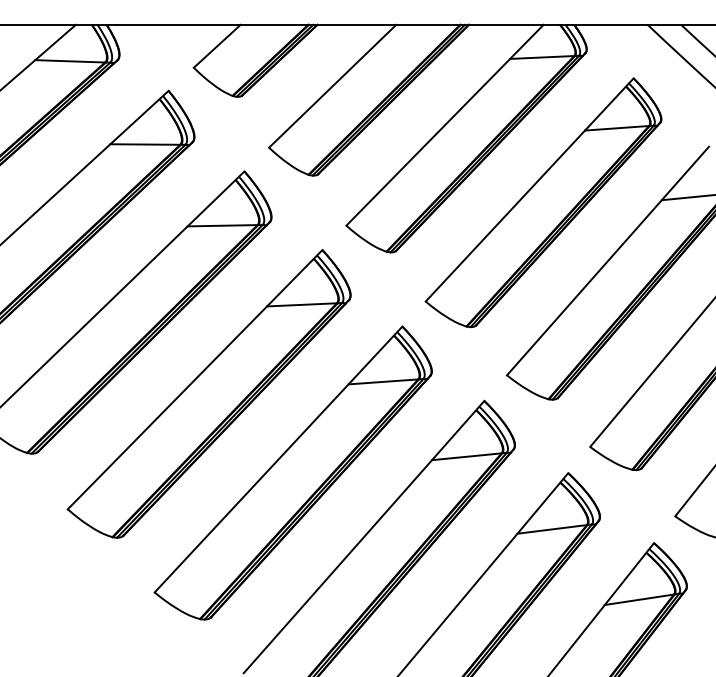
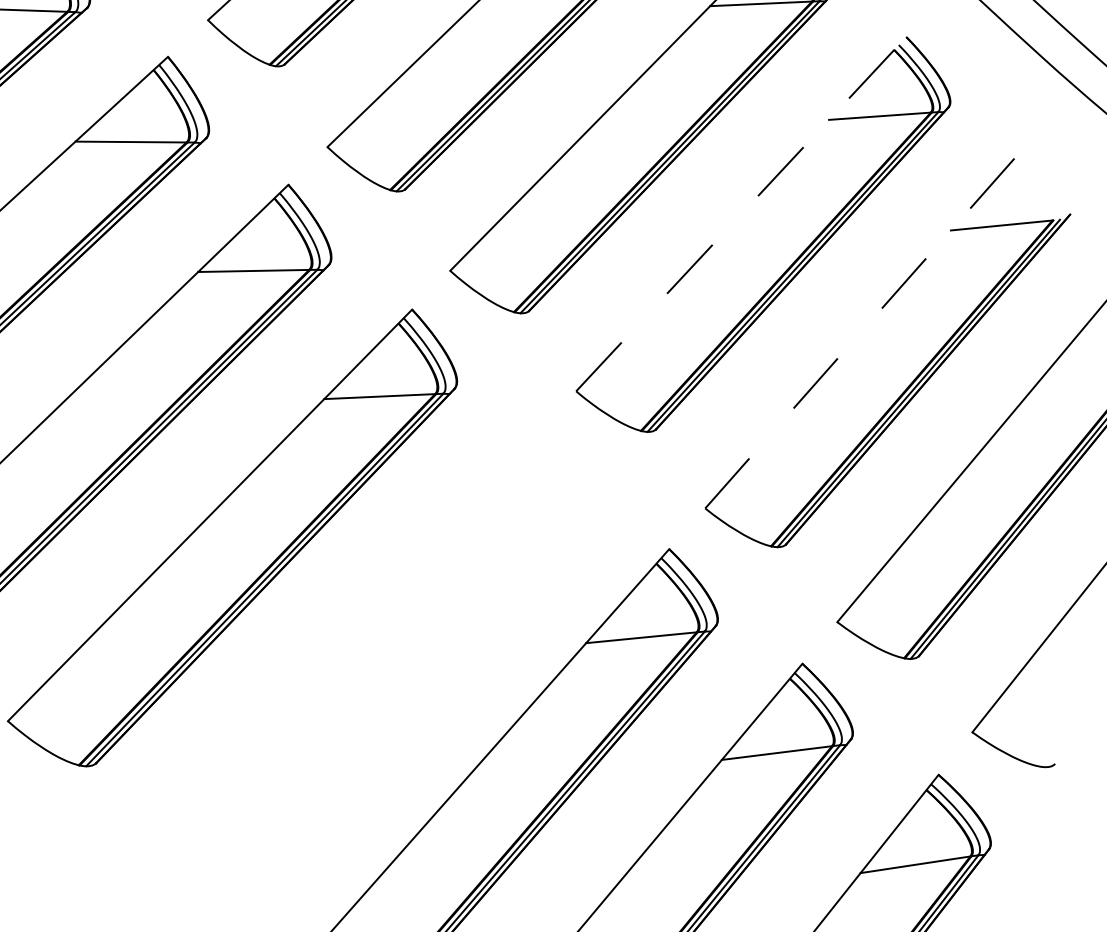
line: (529, 189) -> (740, 213), solid -> dashed
line: (608, 261) -> (866, 327), solid -> dashed
part: (292, 472) -> (364, 662), removed

